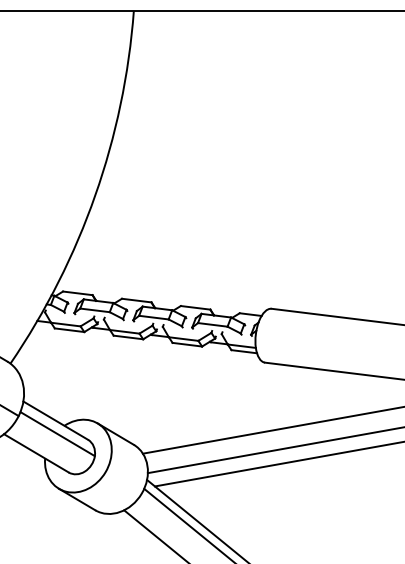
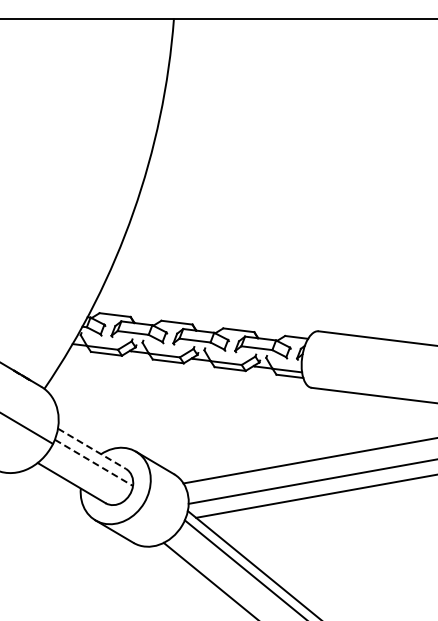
line: (56, 421) -> (92, 449), solid -> dashed
line: (58, 434) -> (94, 463), solid -> dashed

